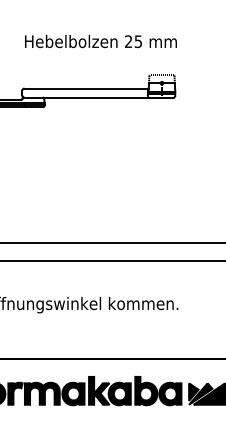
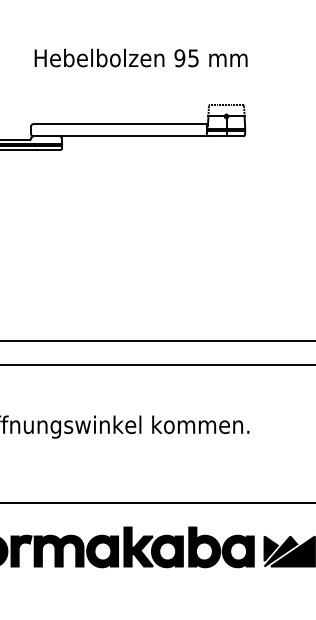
text: (128, 41) -> (179, 58), 25 -> 95

